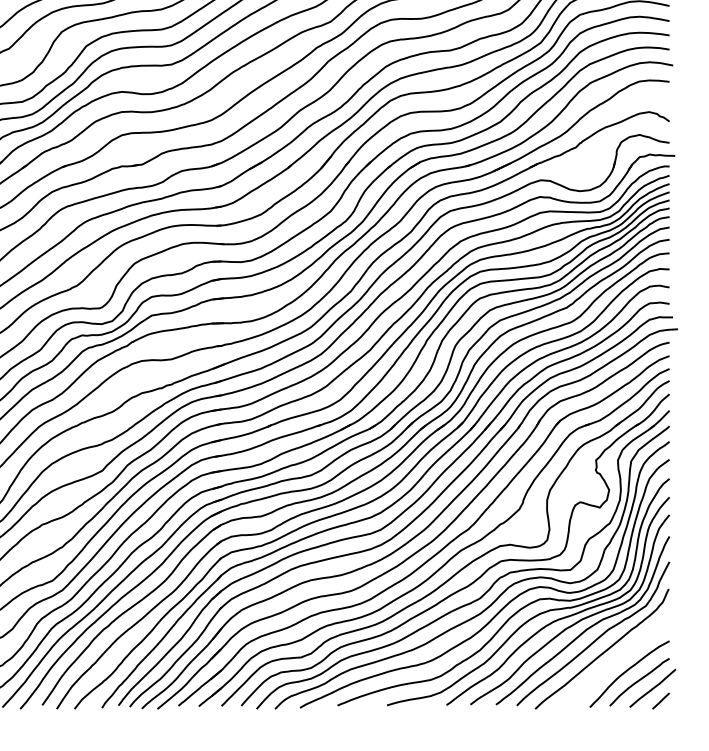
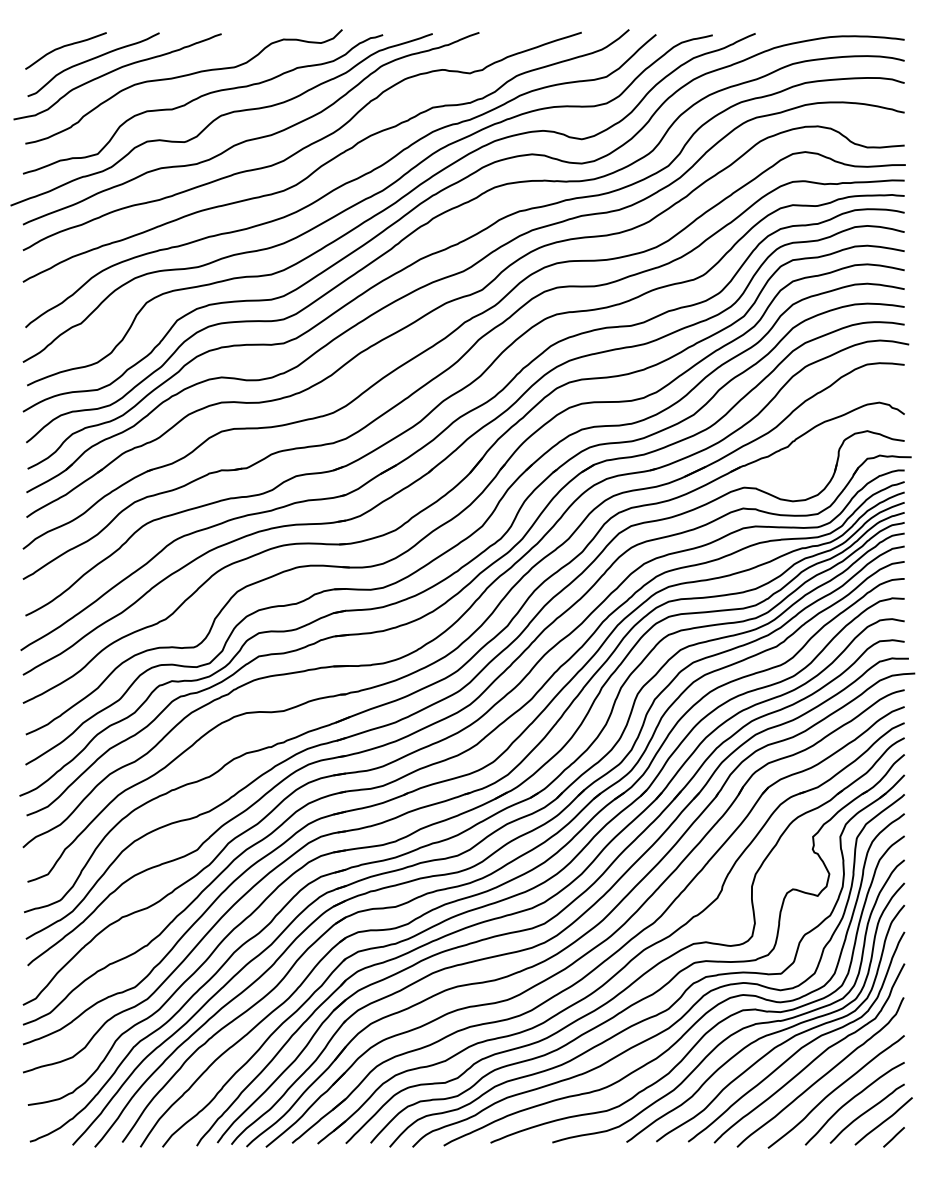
curve: (614, 663) -> (835, 1090), added

